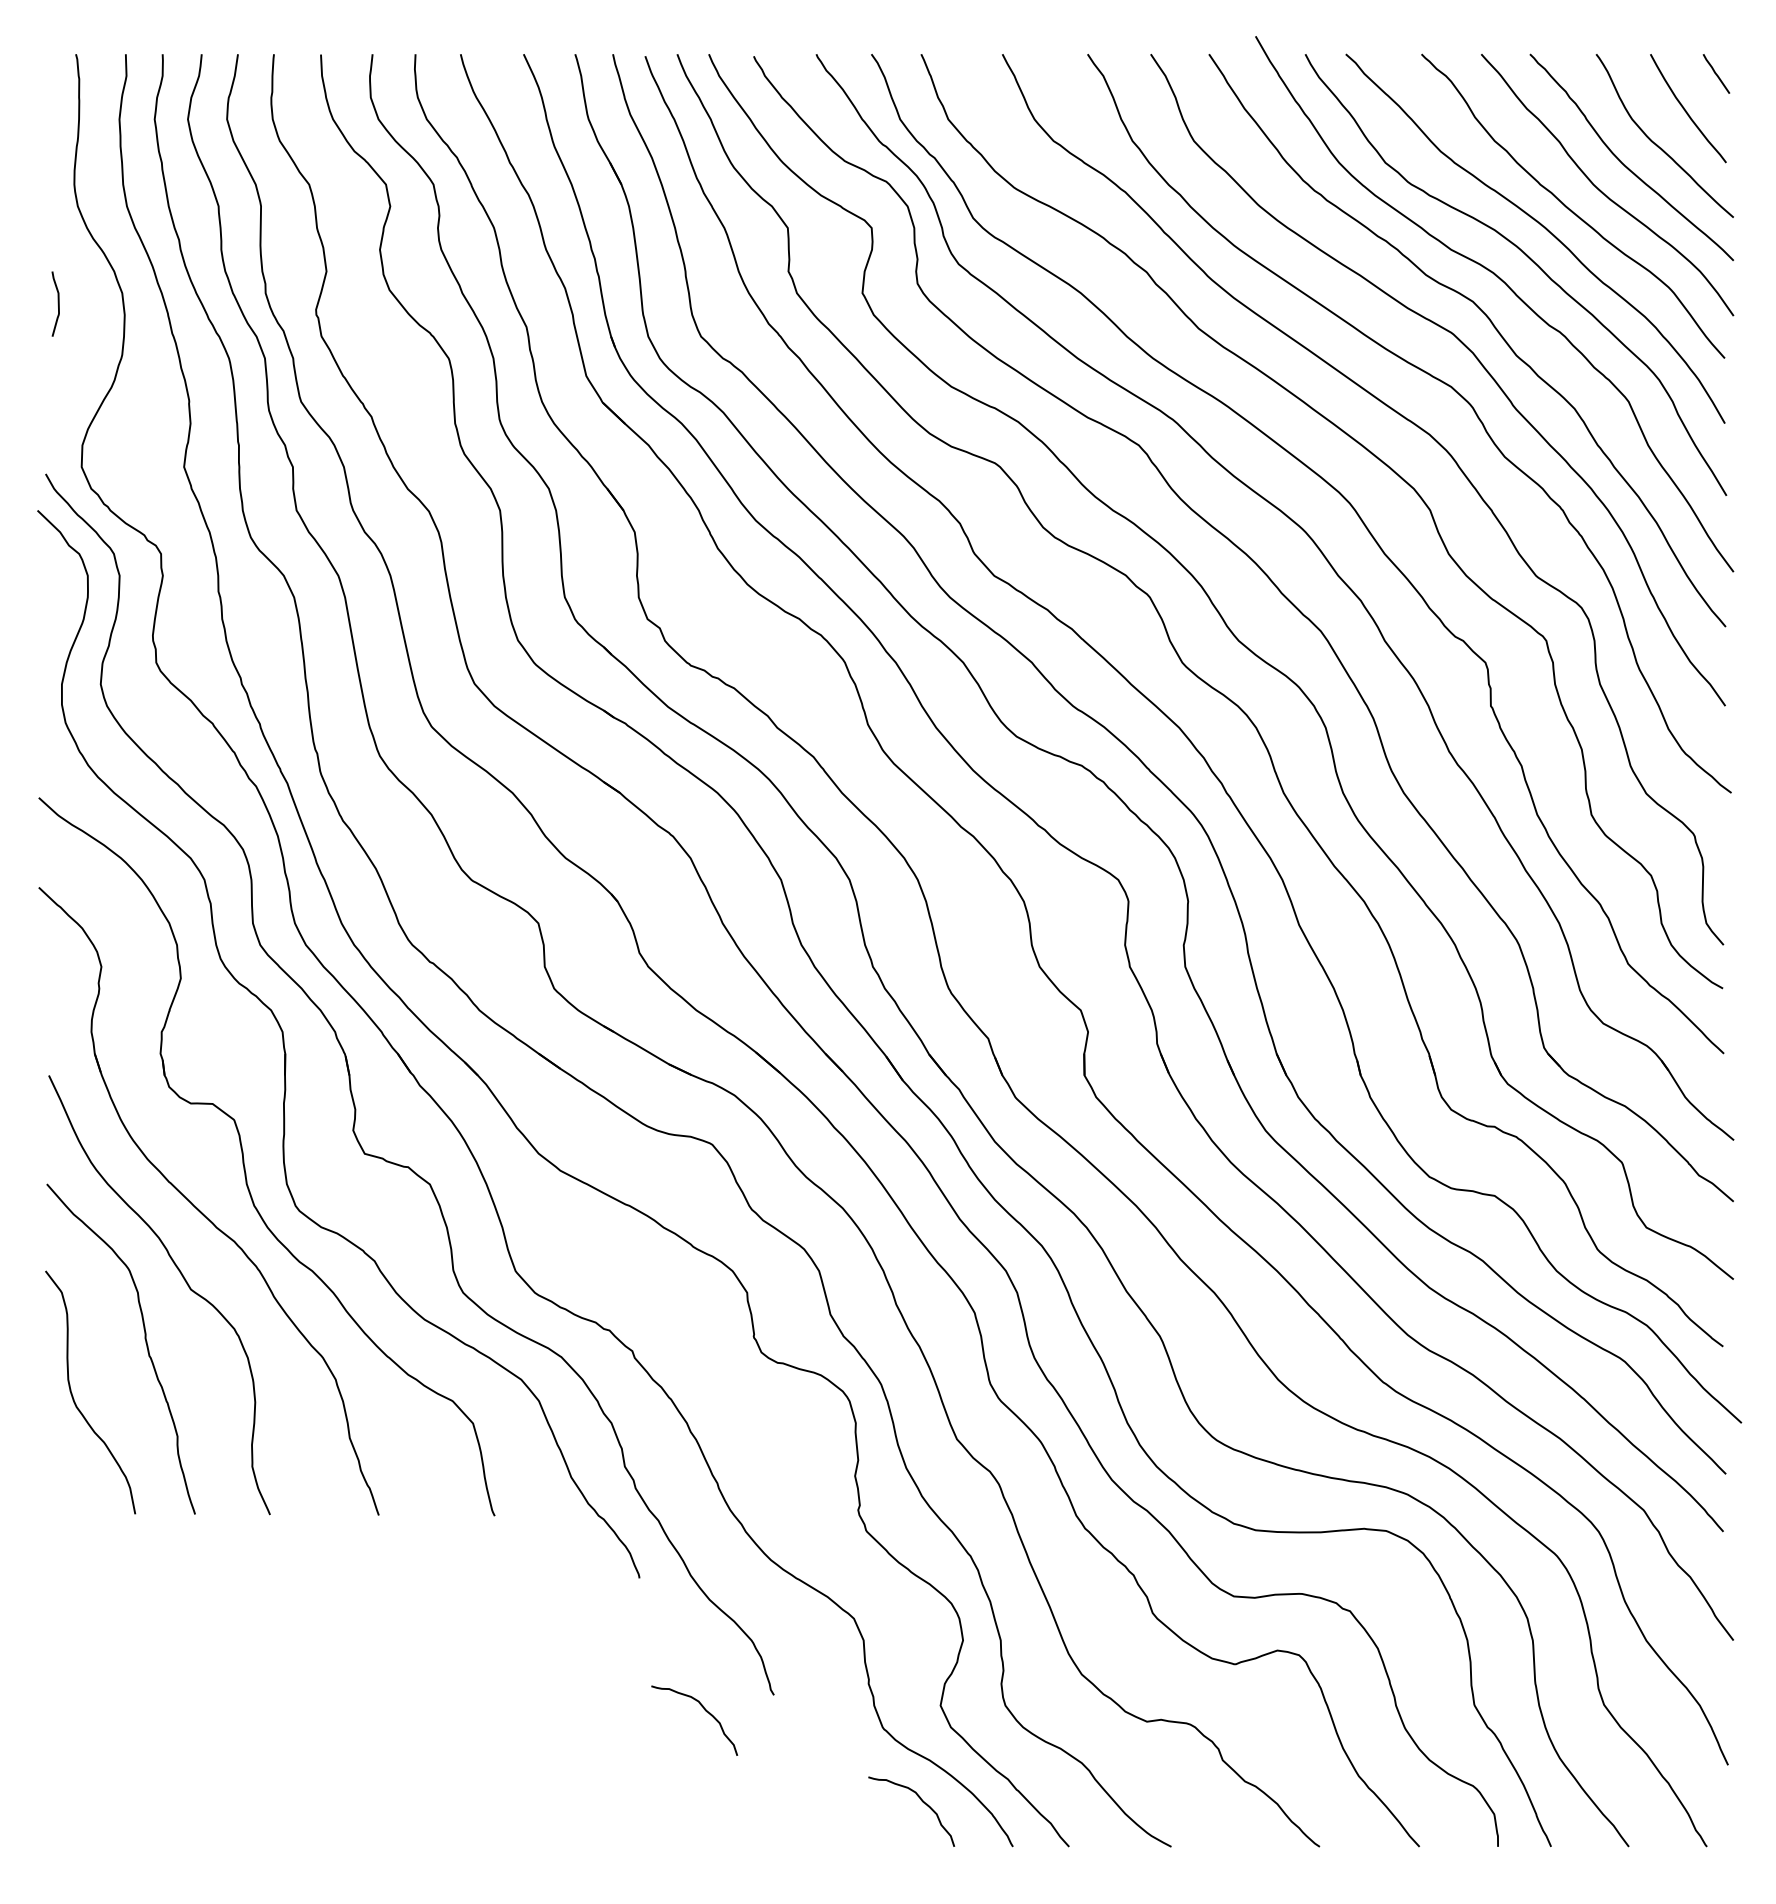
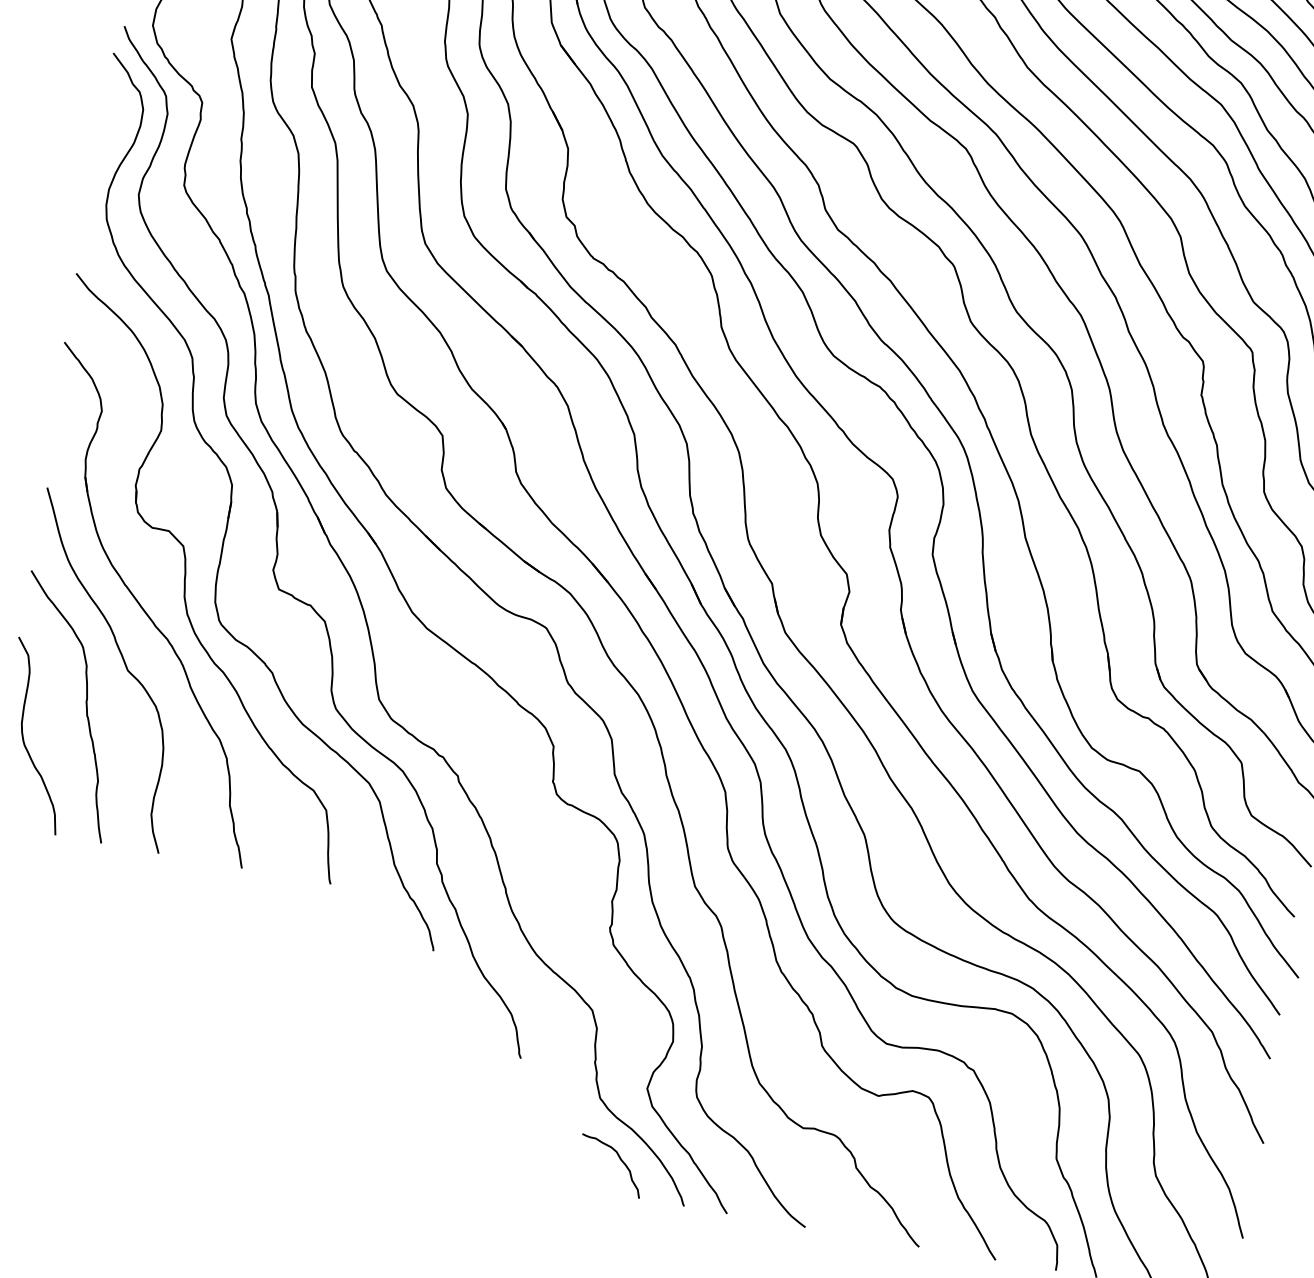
curve: (704, 1710) -> (465, 1061), removed

